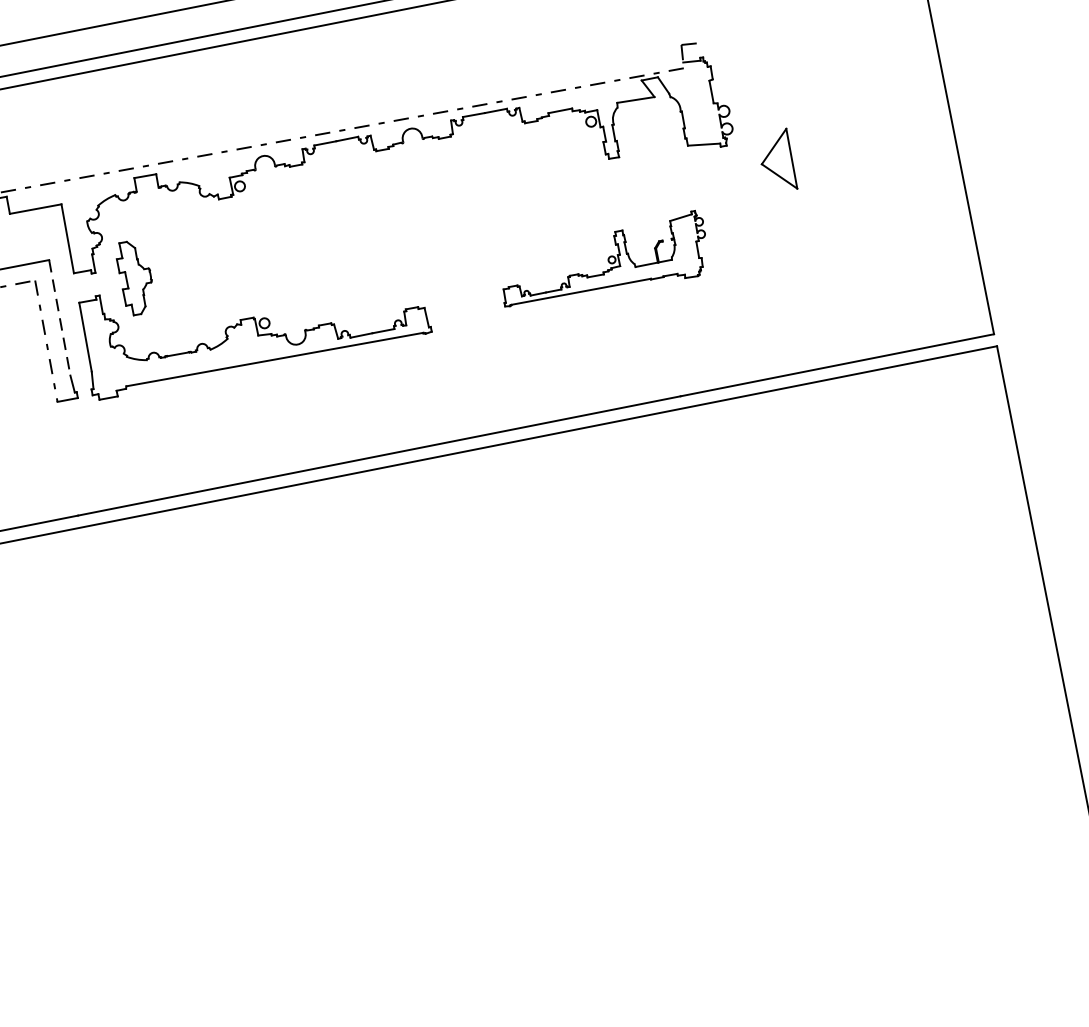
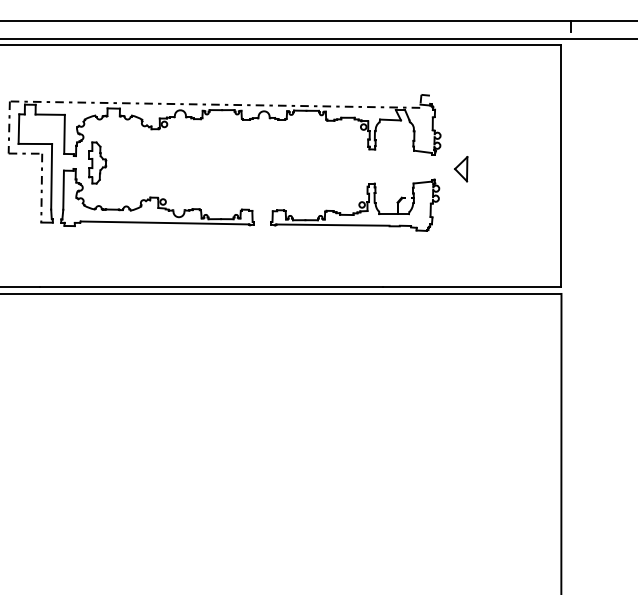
part: (777, 162) -> (461, 169), size x0.71
part: (603, 260) -> (355, 204), size x1.43
line: (59, 317) -> (51, 176), dashed -> solid

